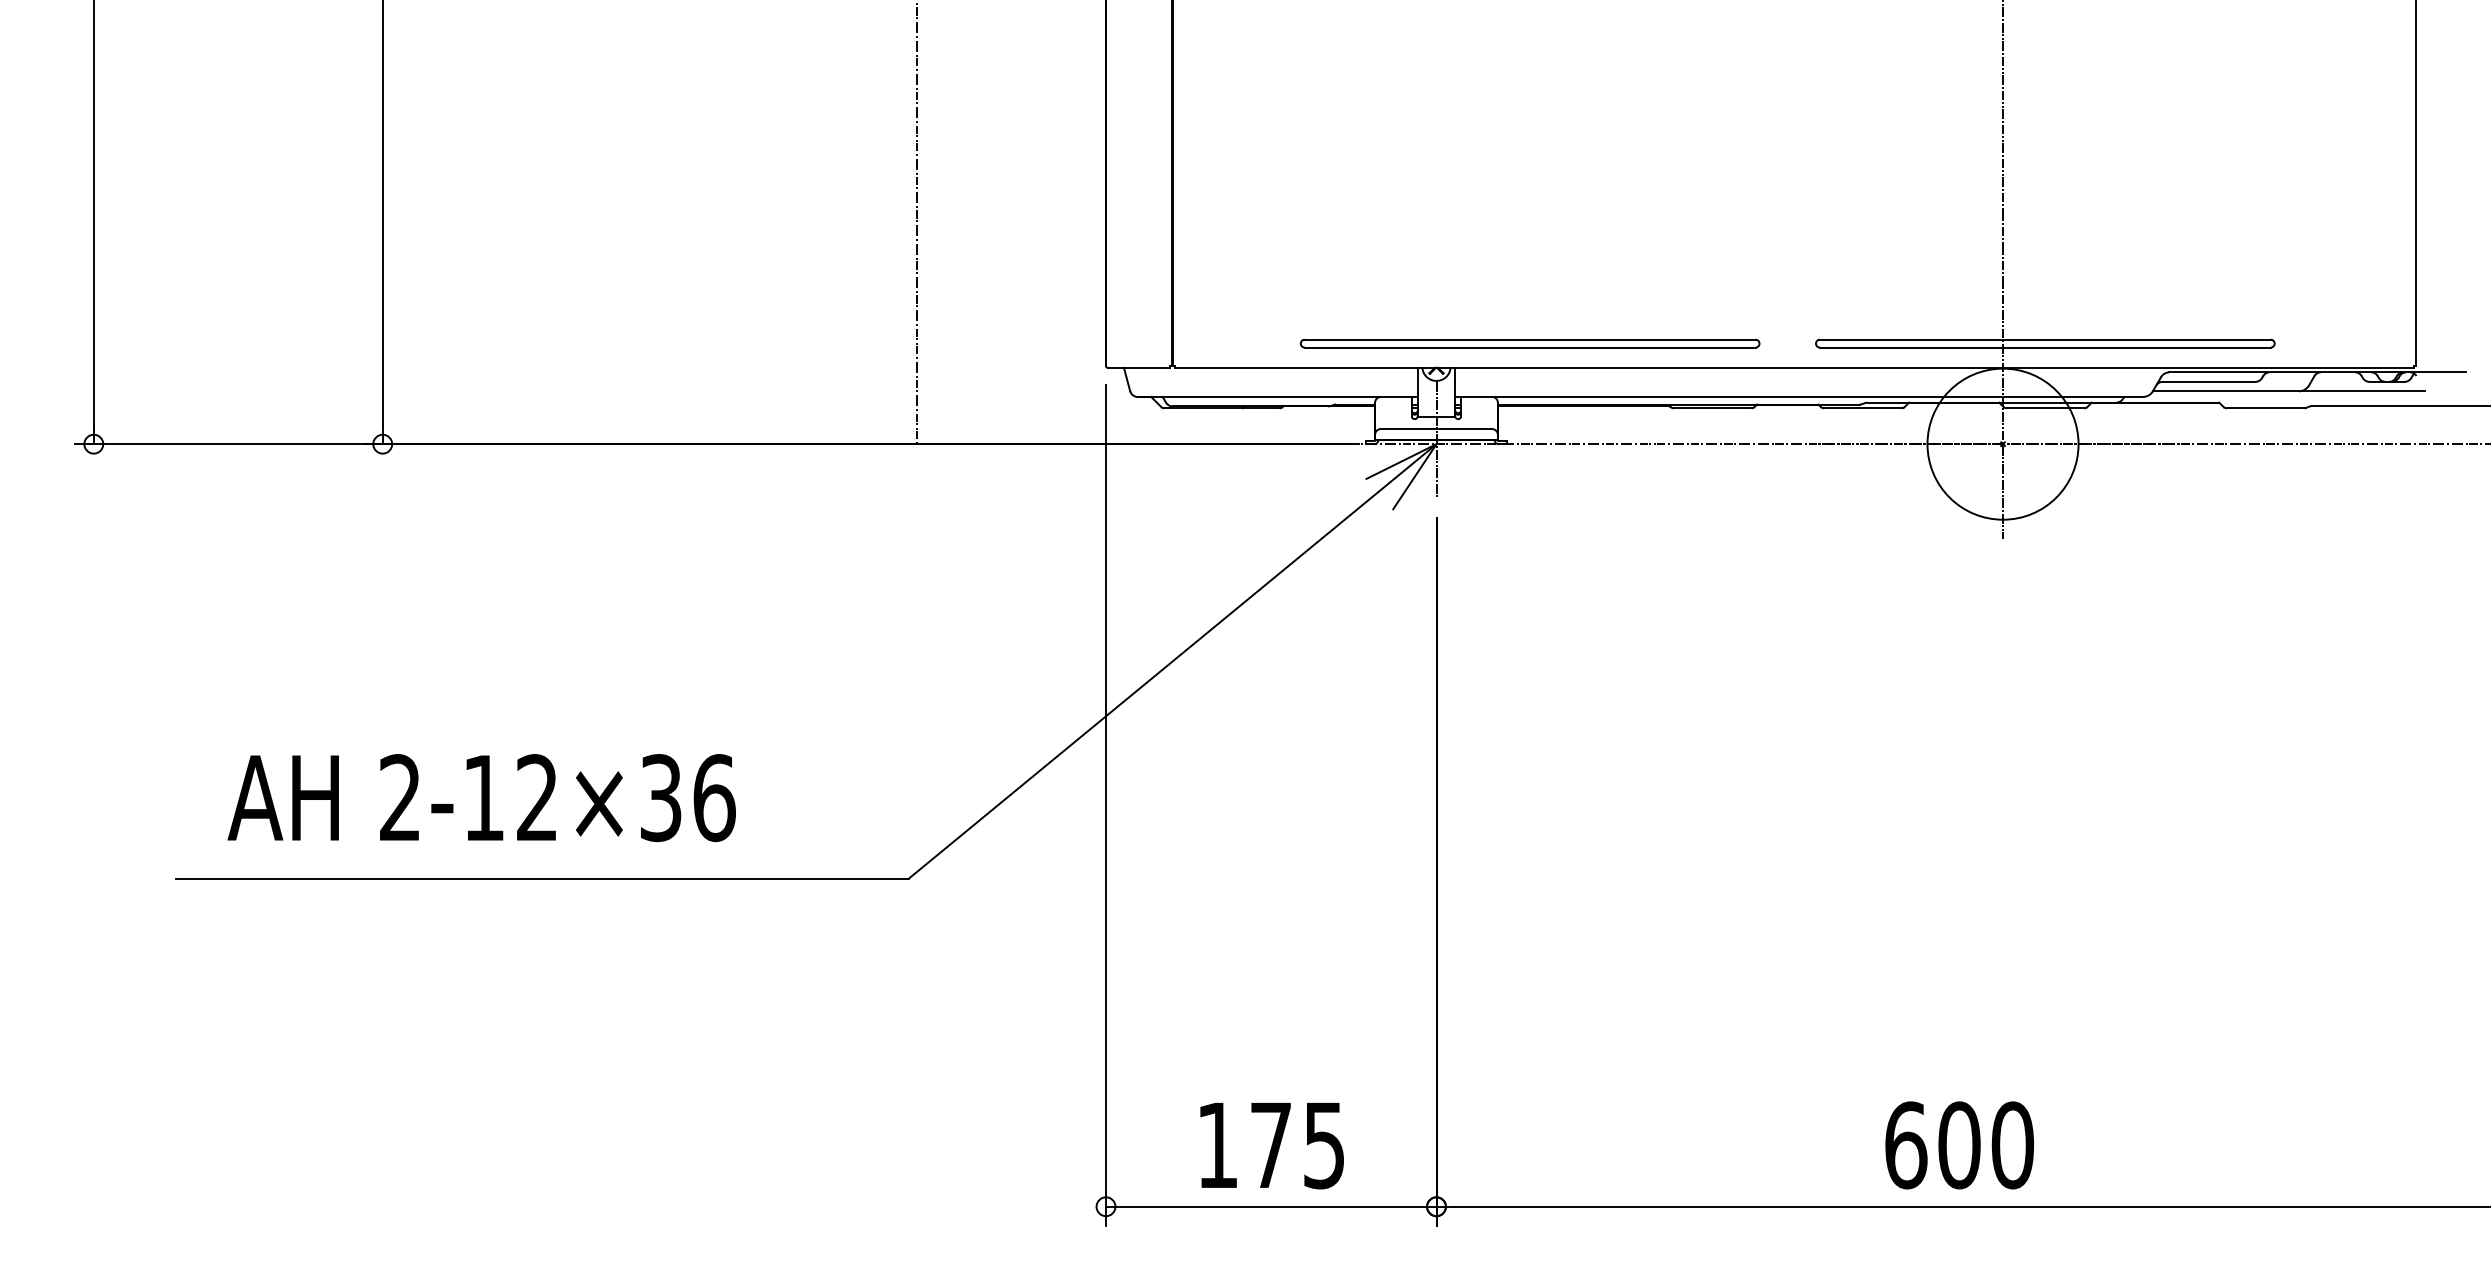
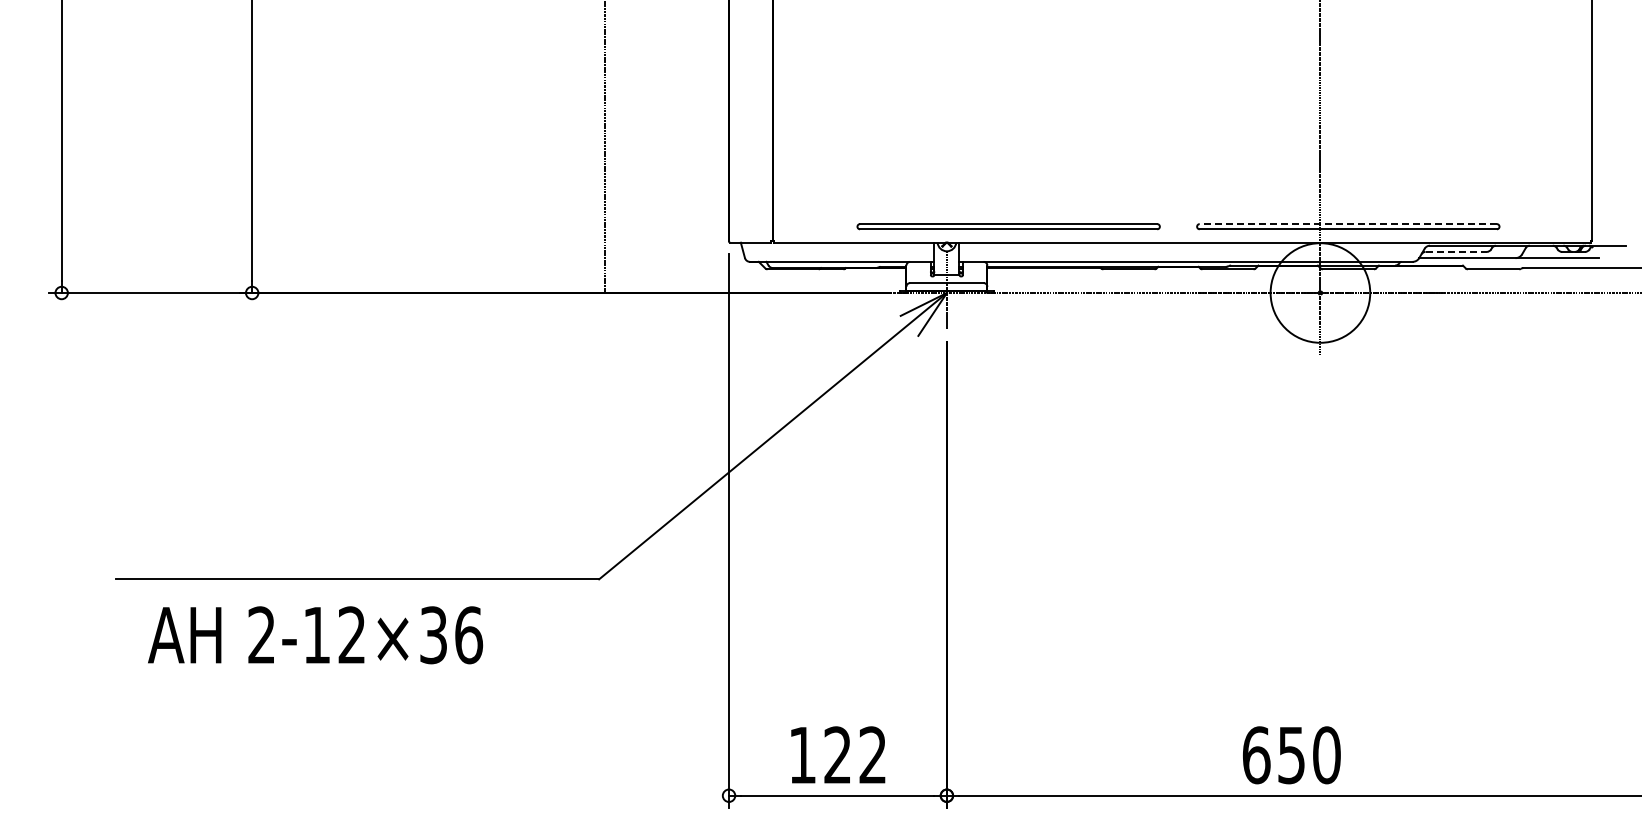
line: (2045, 340) -> (1348, 224), solid -> dashed
line: (2209, 381) -> (1456, 251), solid -> dashed
text: (481, 798) -> (315, 635), moved
text: (1296, 1145) -> (854, 755), 175 -> 122
text: (1959, 1145) -> (1291, 755), 600 -> 650

